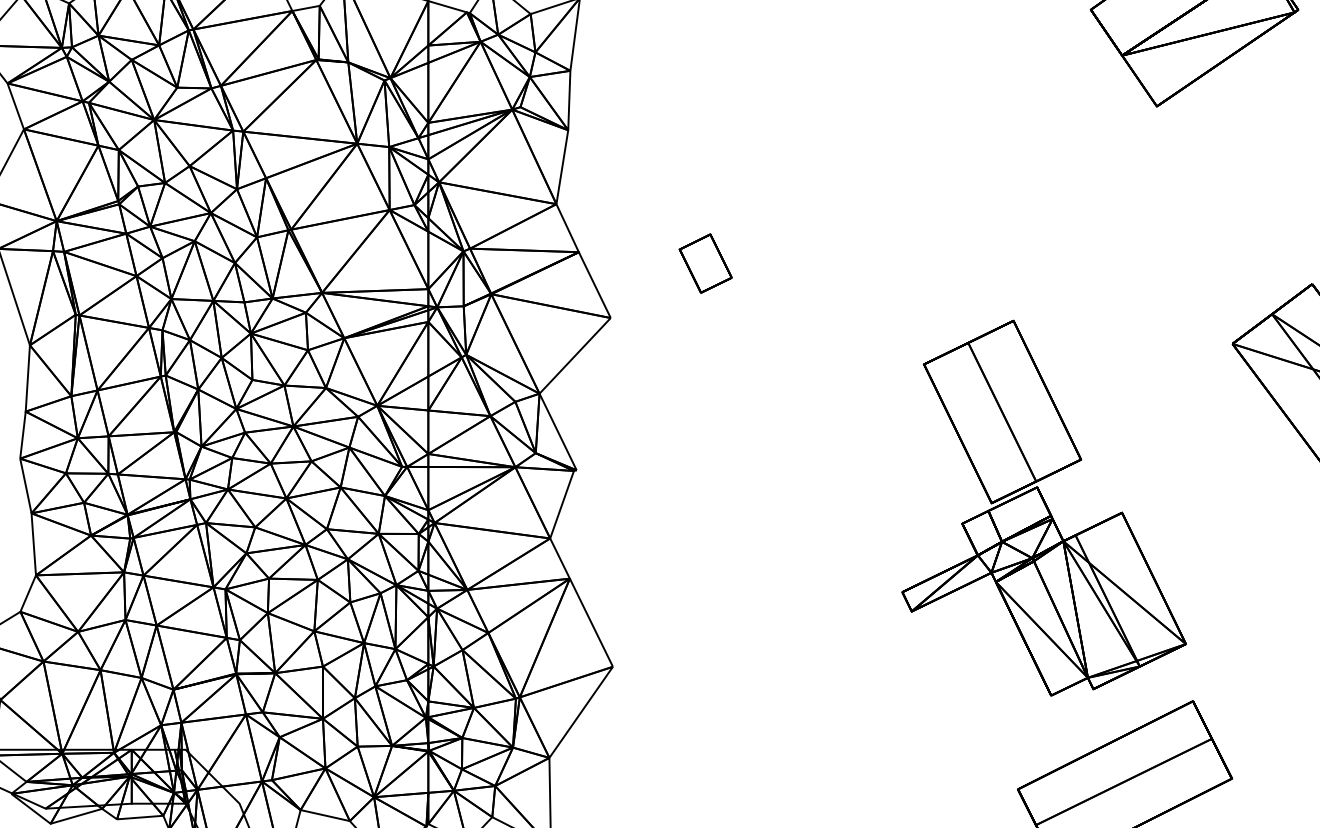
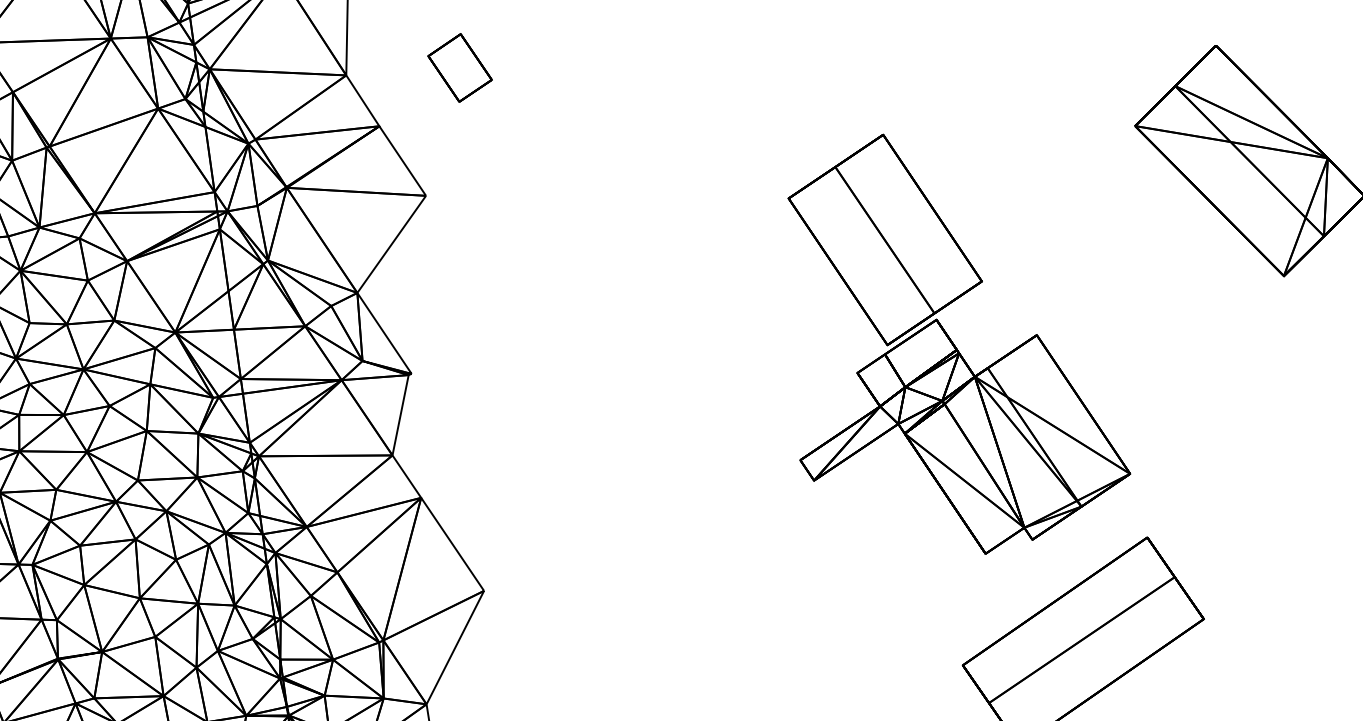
part: (705, 263) -> (459, 67), moved

